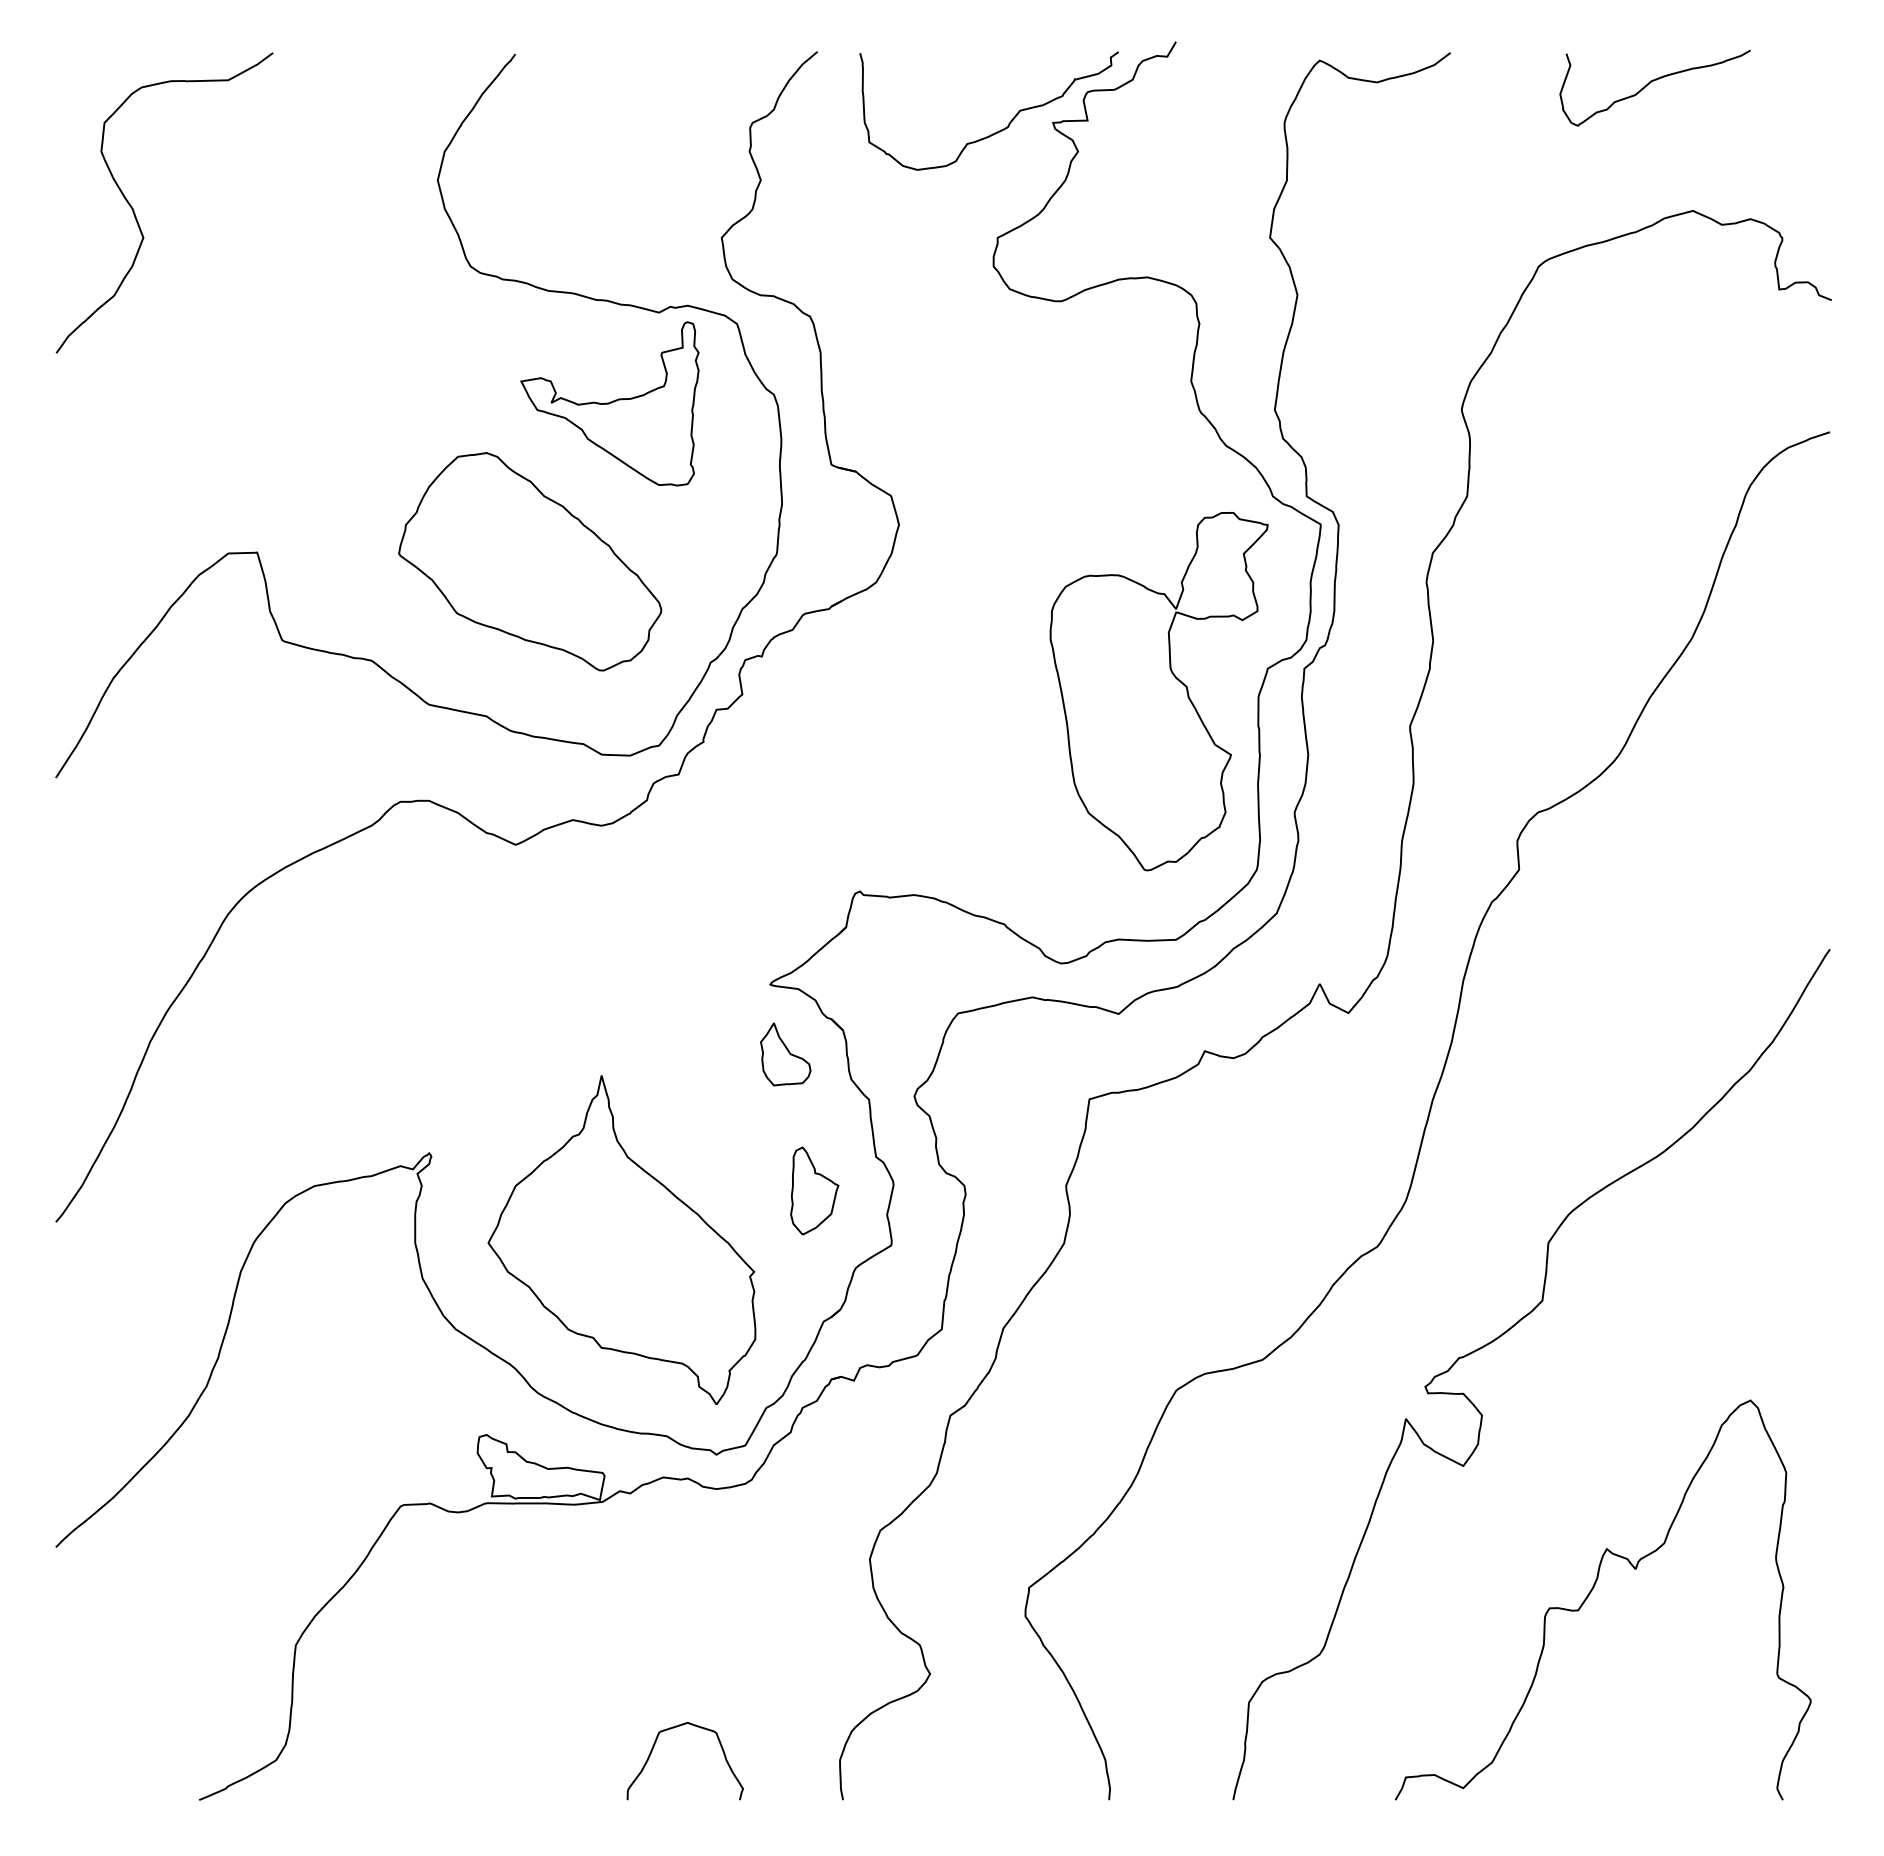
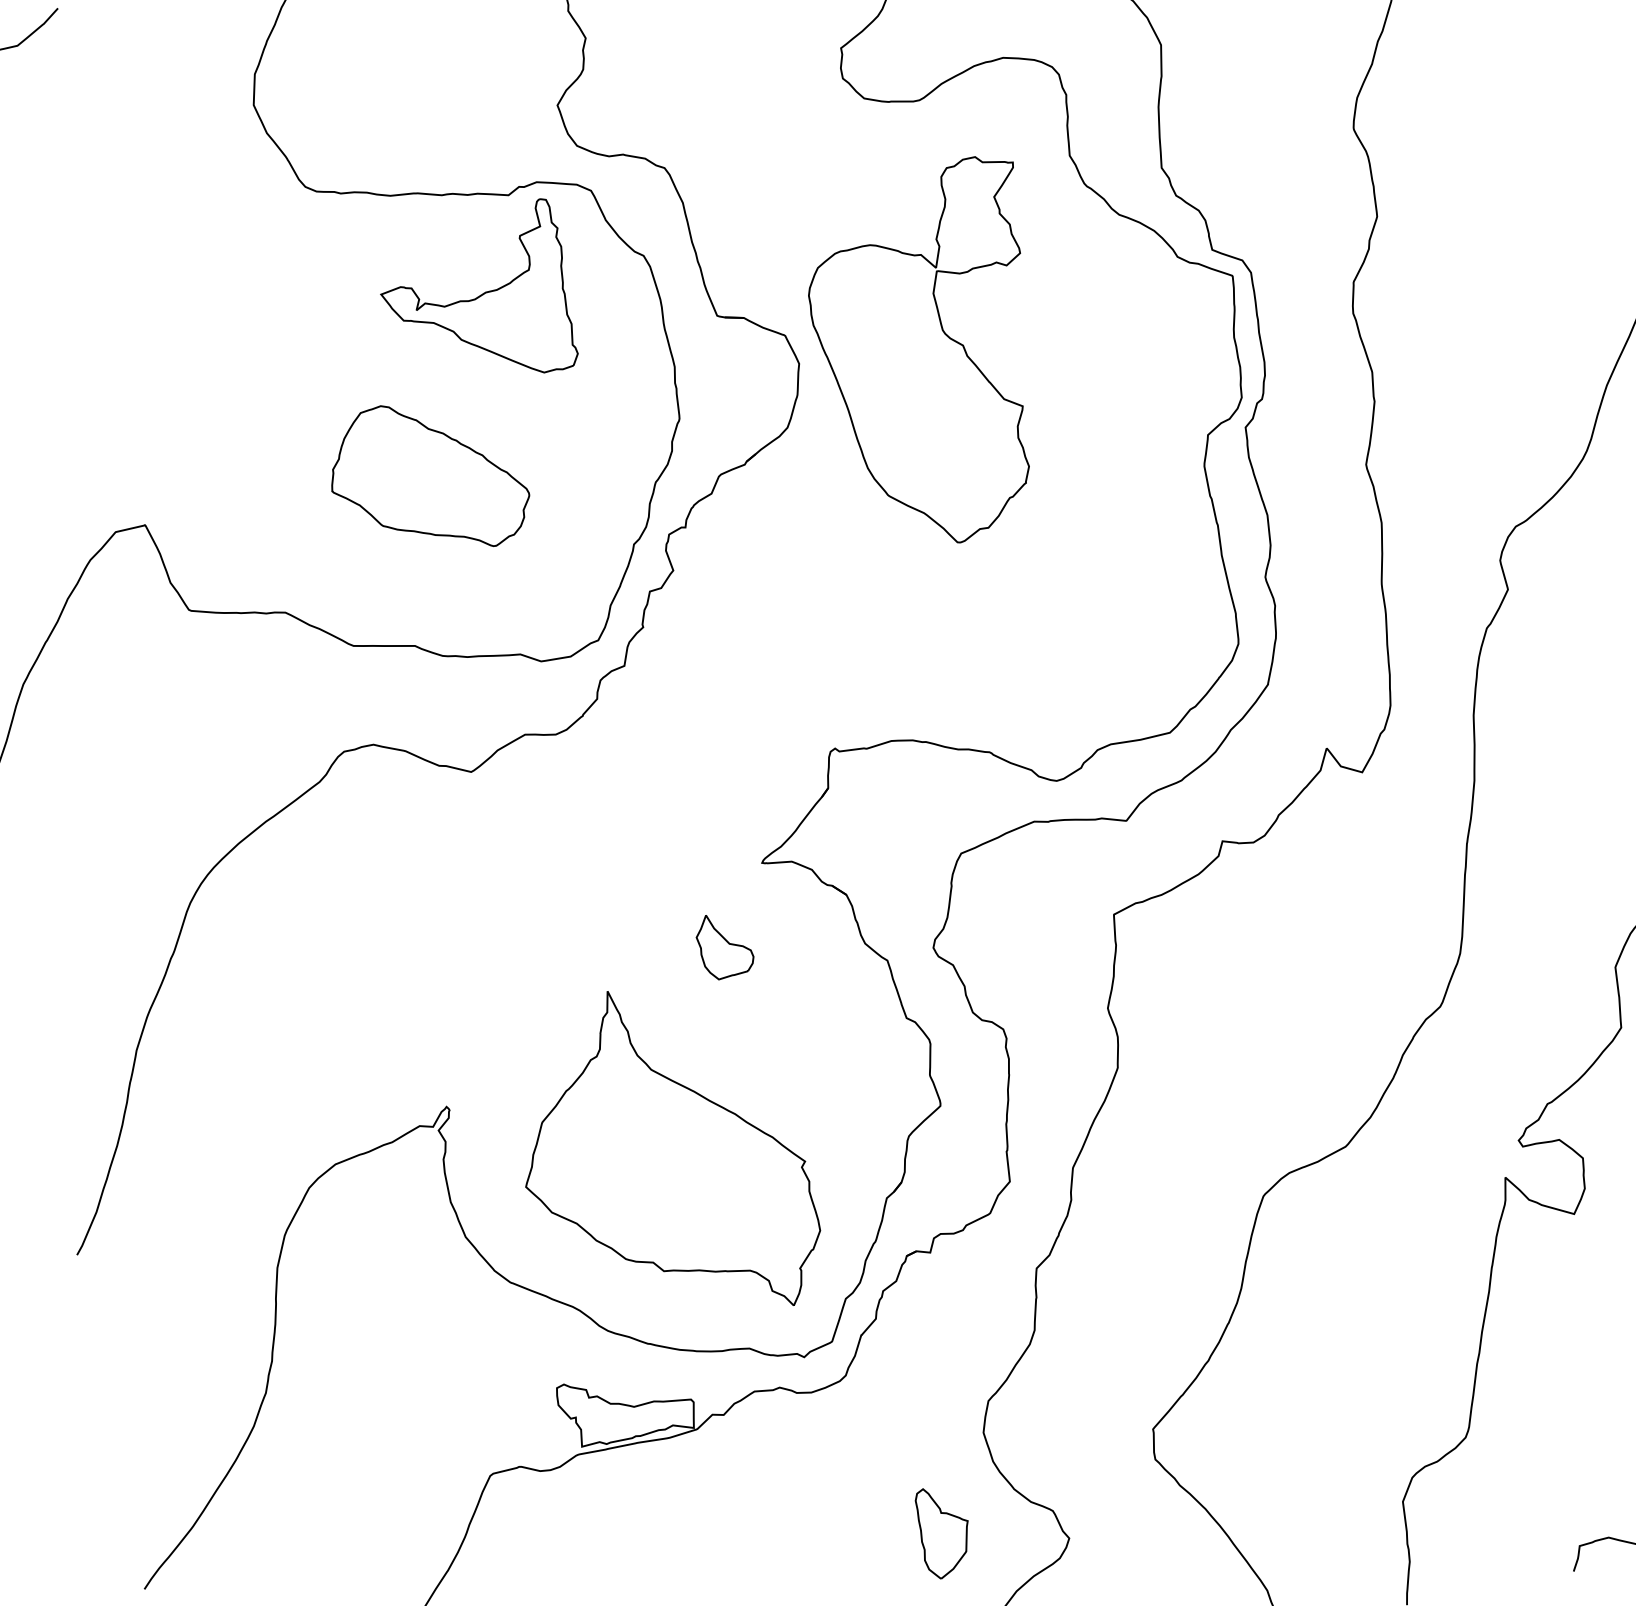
part: (530, 561) -> (427, 477), size x0.7
part: (1158, 691) -> (935, 356), moved
part: (785, 1054) -> (724, 945), moved
part: (814, 1190) -> (944, 1530), moved

